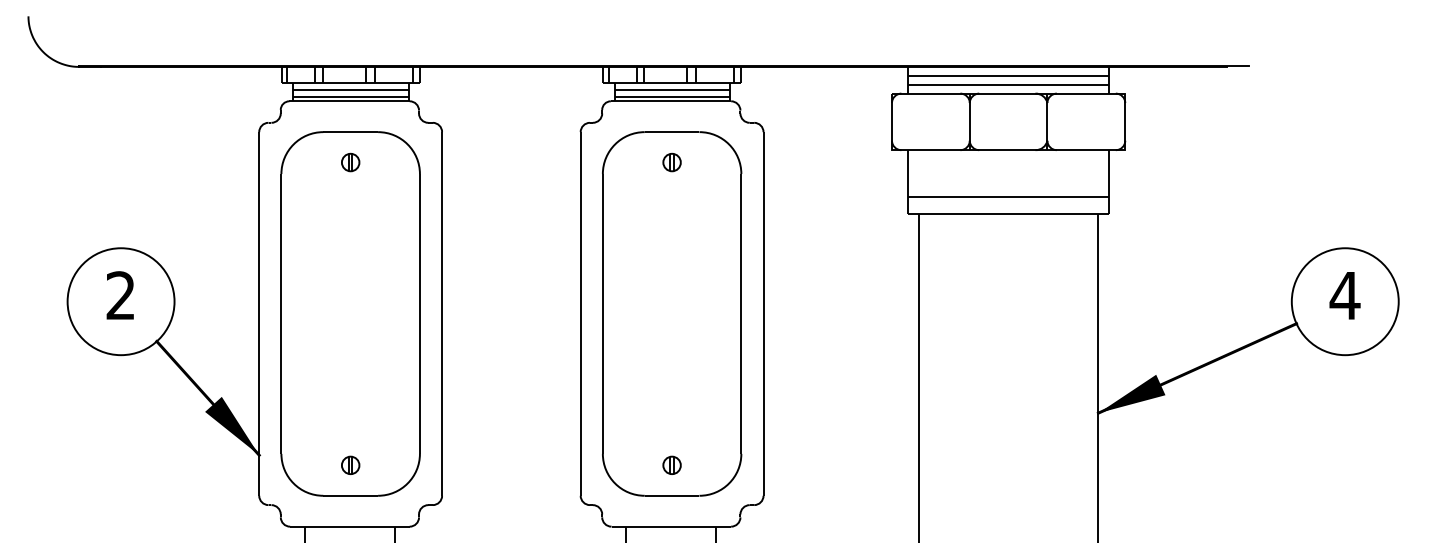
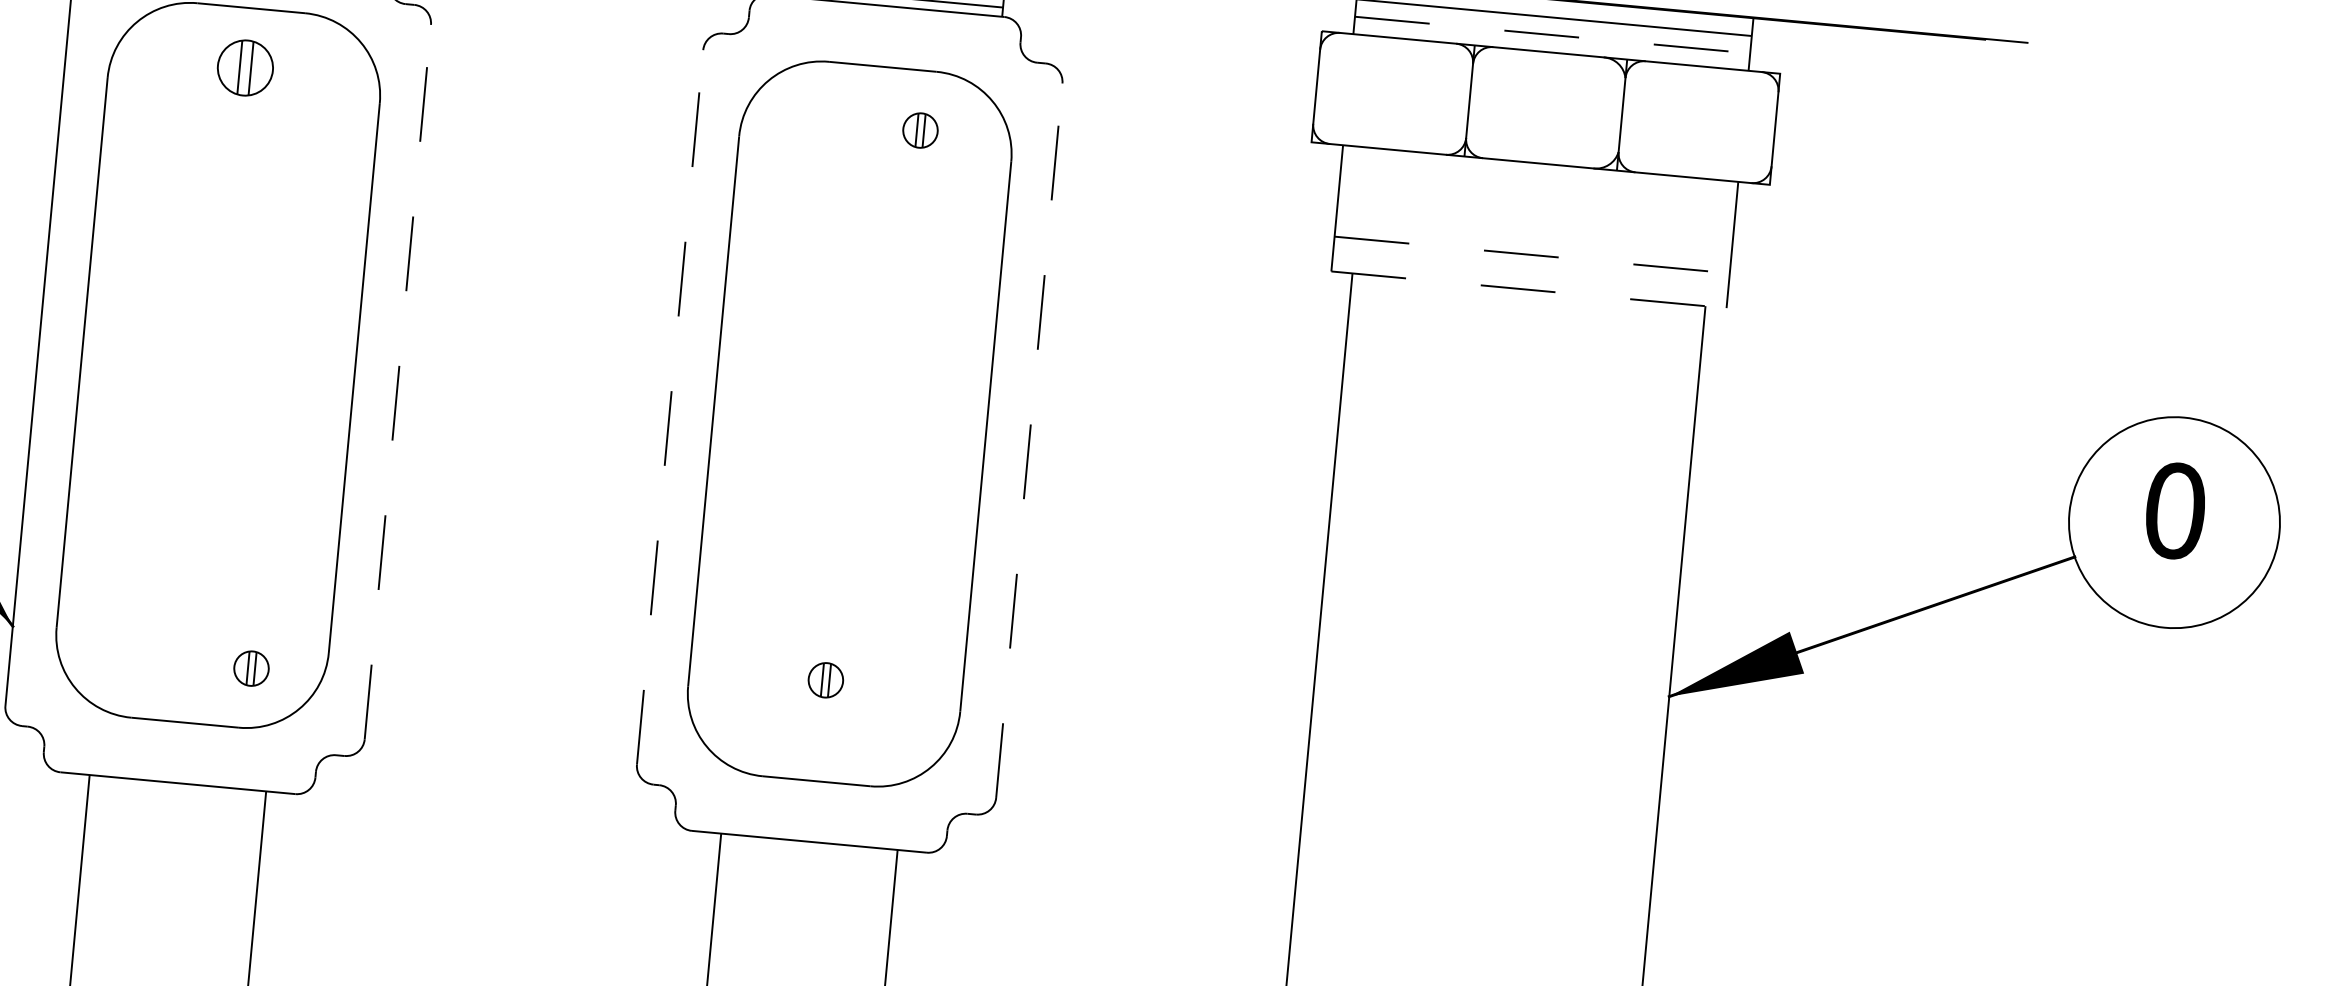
line: (1008, 84) -> (1552, 34), solid -> dashed
part: (350, 162) -> (245, 67), size x1.6
part: (671, 162) -> (919, 130), moved
line: (1008, 196) -> (1532, 254), solid -> dashed
line: (1008, 214) -> (1528, 289), solid -> dashed
text: (1344, 295) -> (2174, 510), 4 -> 0
line: (442, 313) -> (398, 381), solid -> dashed
line: (580, 313) -> (669, 406), solid -> dashed
line: (763, 313) -> (1029, 439), solid -> dashed
part: (350, 464) -> (251, 666), moved
part: (671, 464) -> (824, 678), moved

